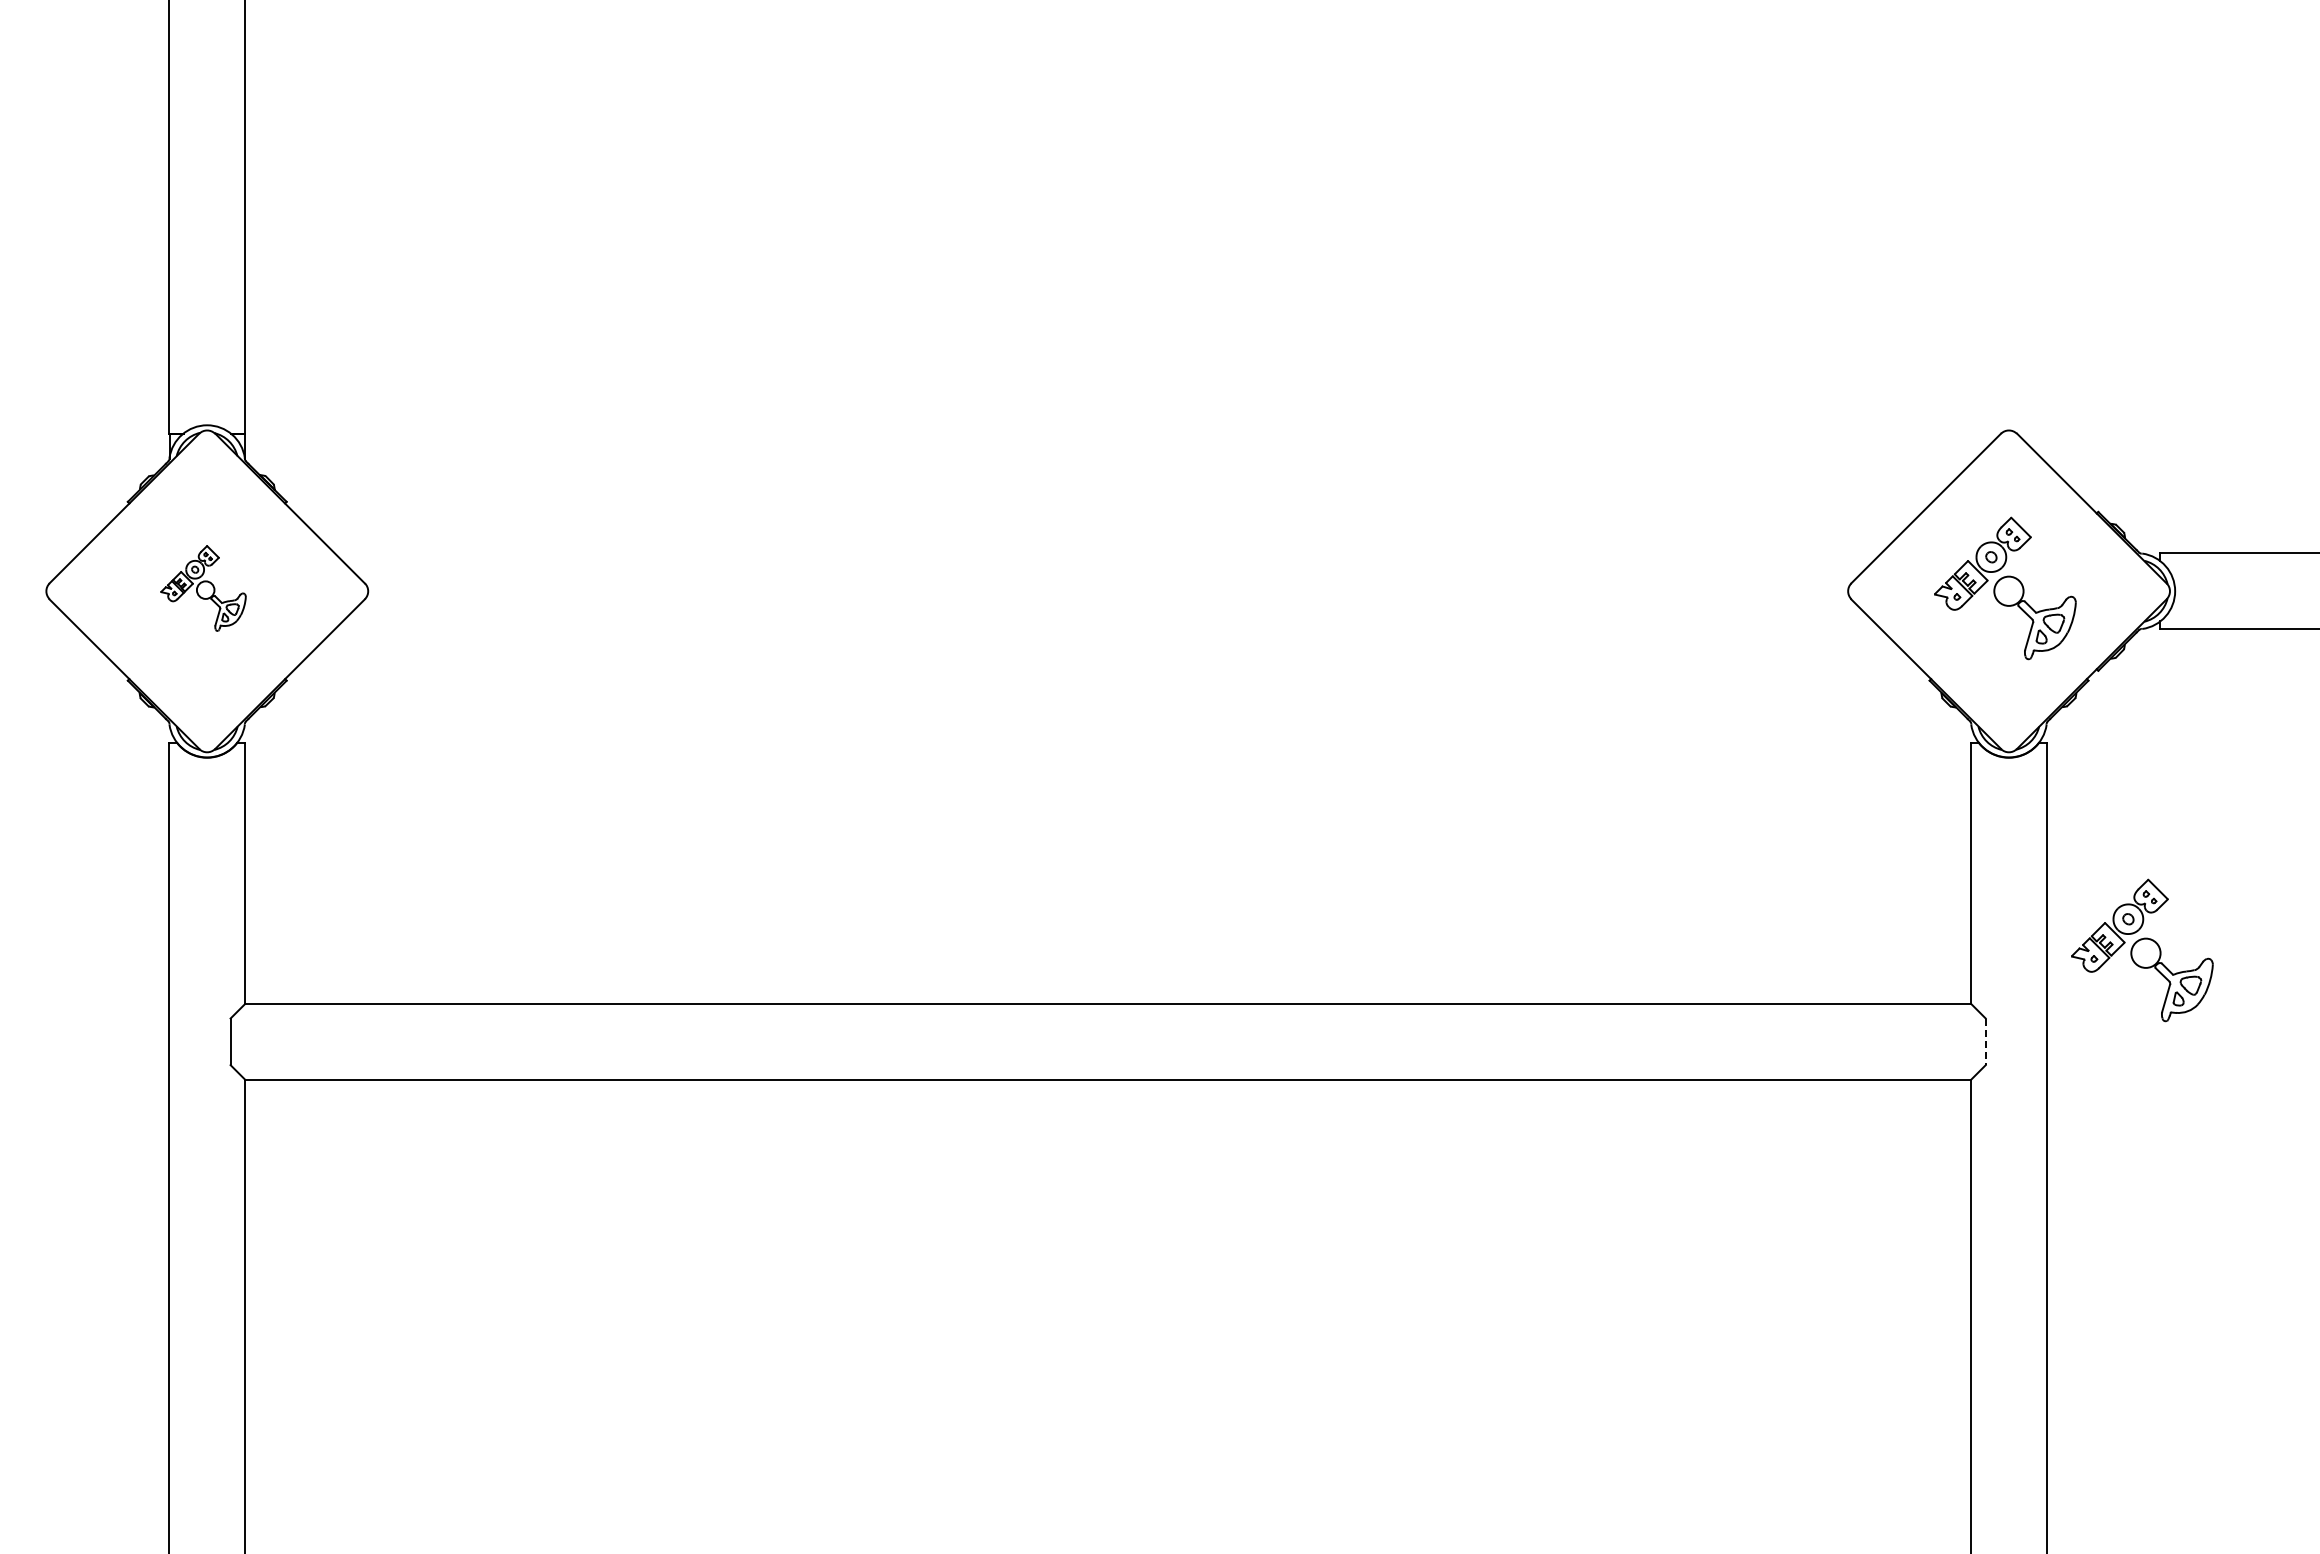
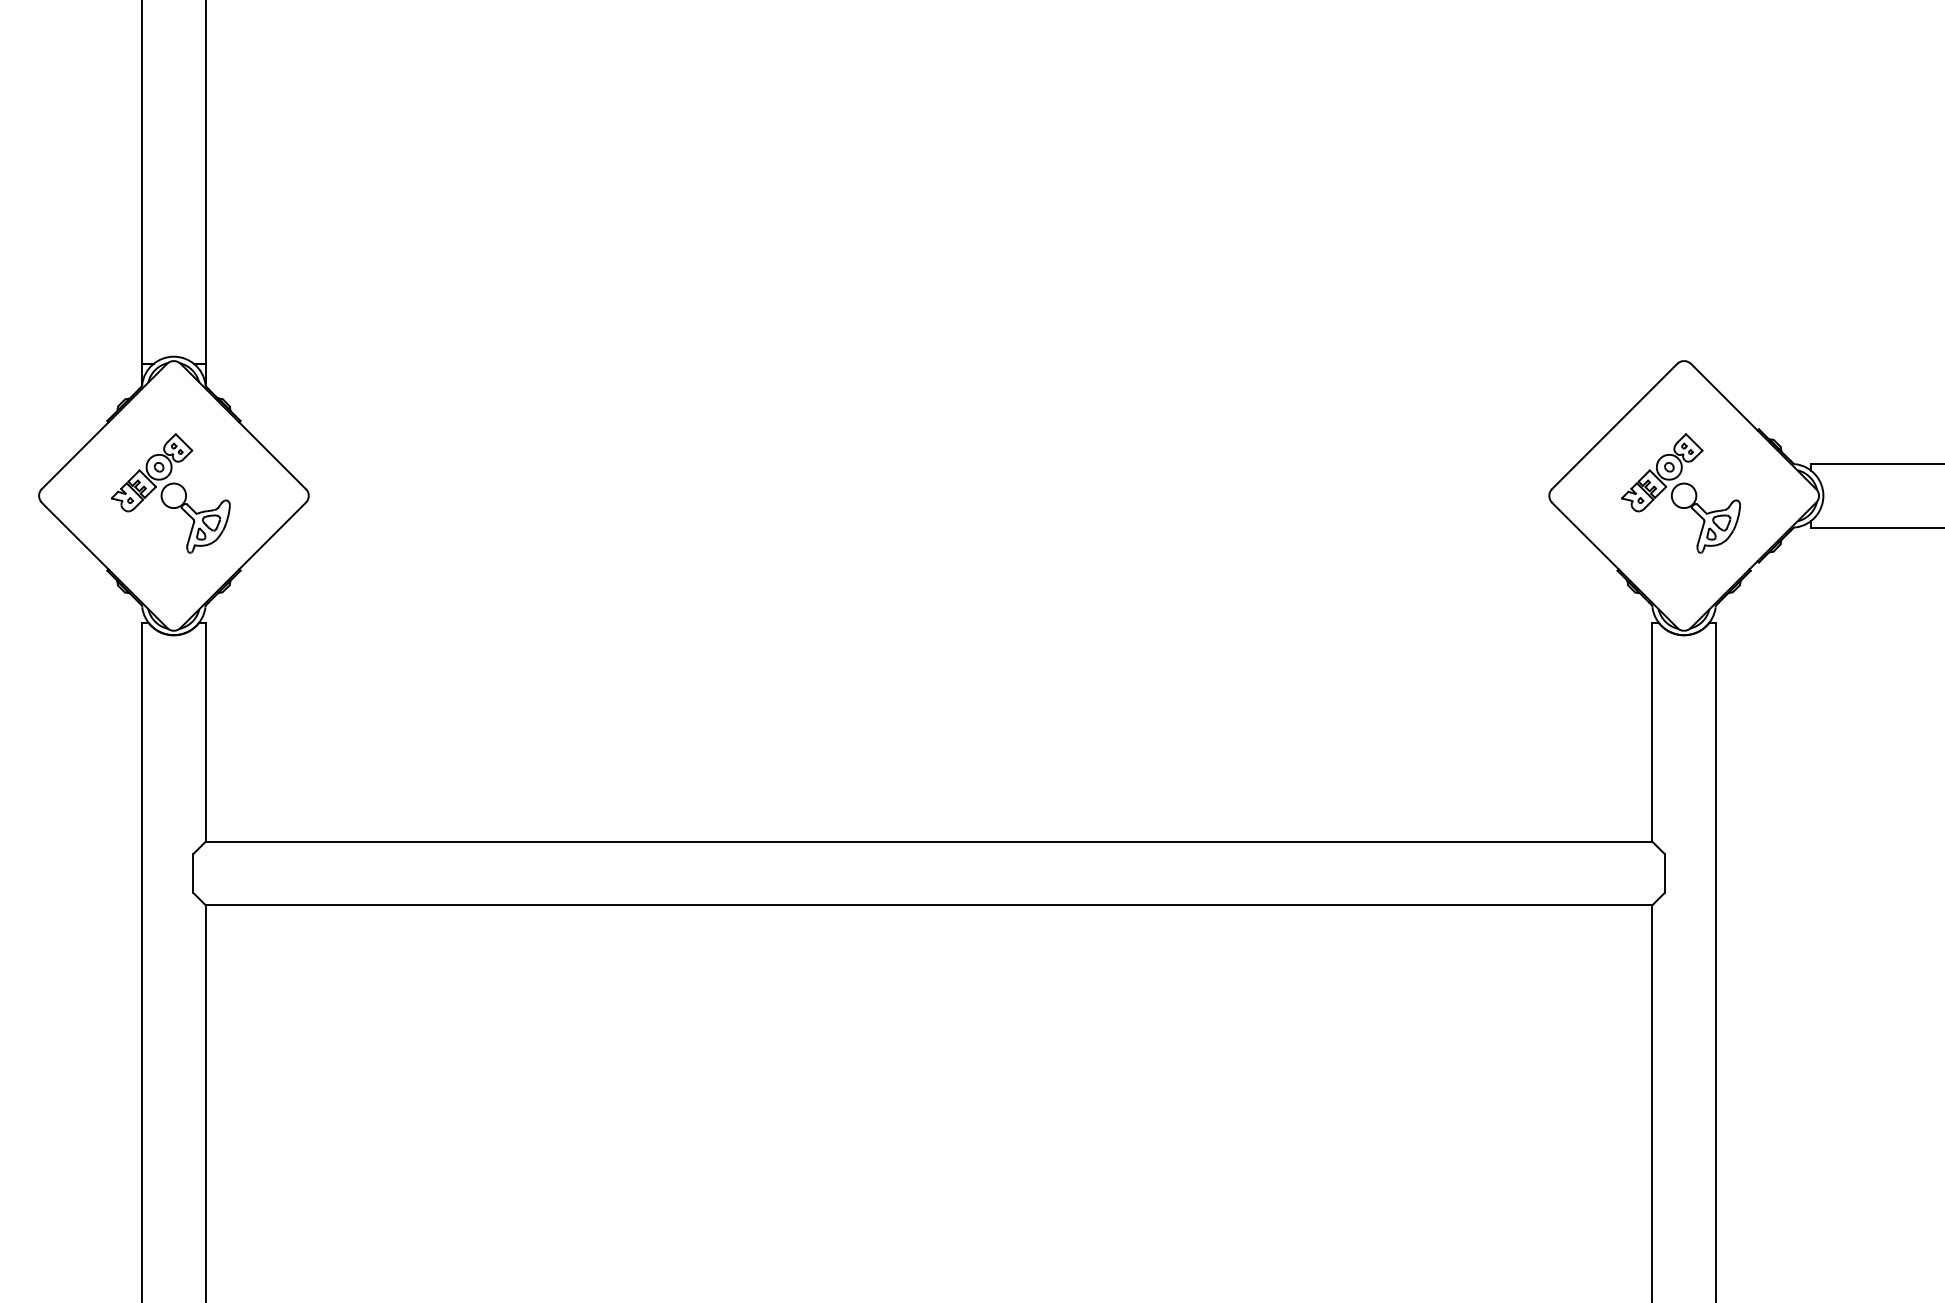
part: (203, 588) -> (170, 493), size x1.67
part: (2142, 950) -> (1796, 796), removed
line: (1985, 1042) -> (1664, 874), dashed -> solid

